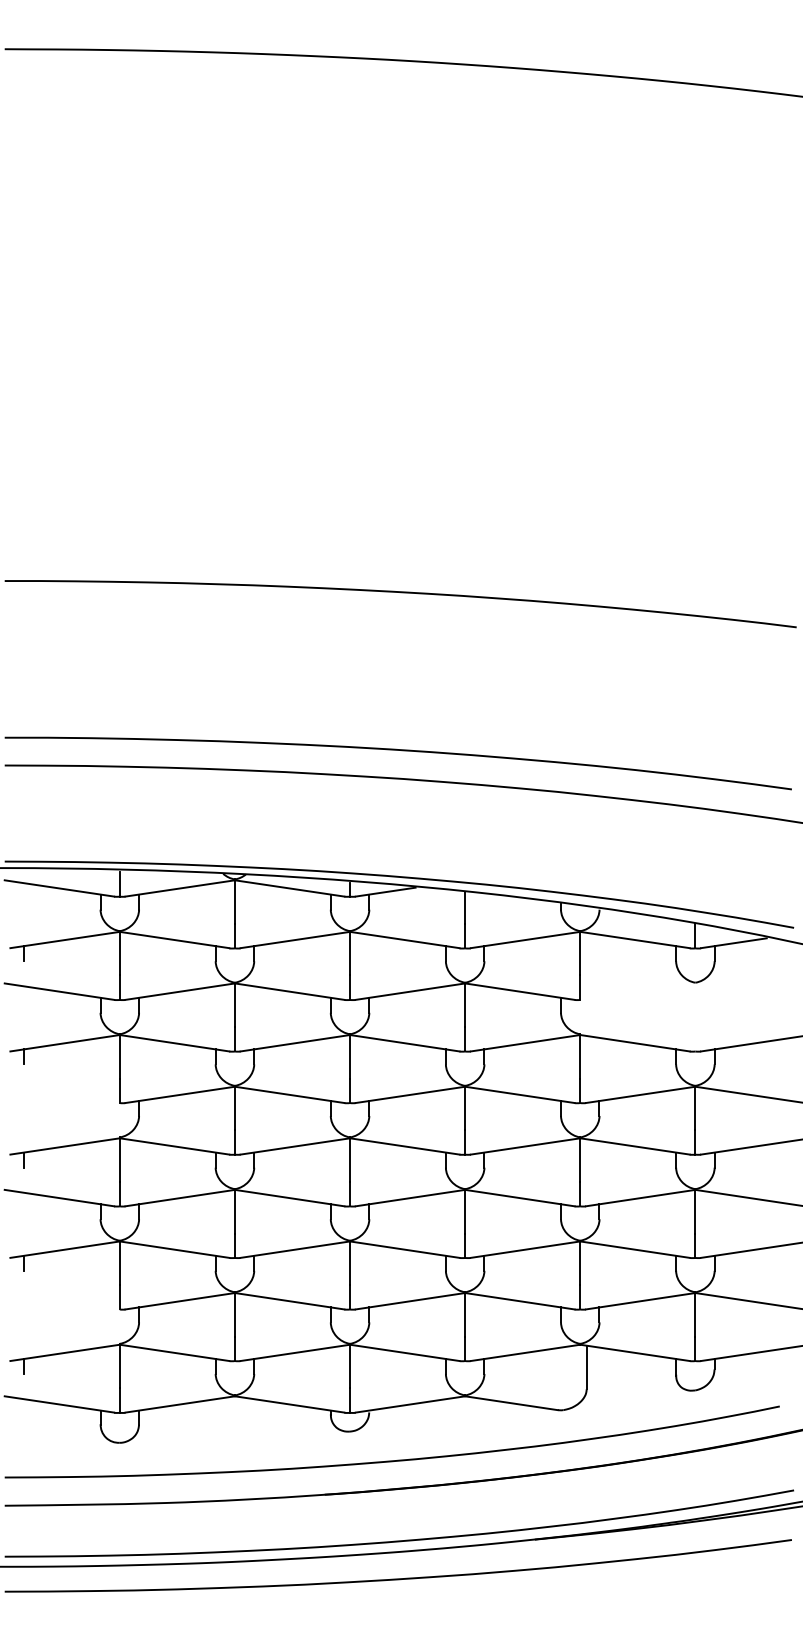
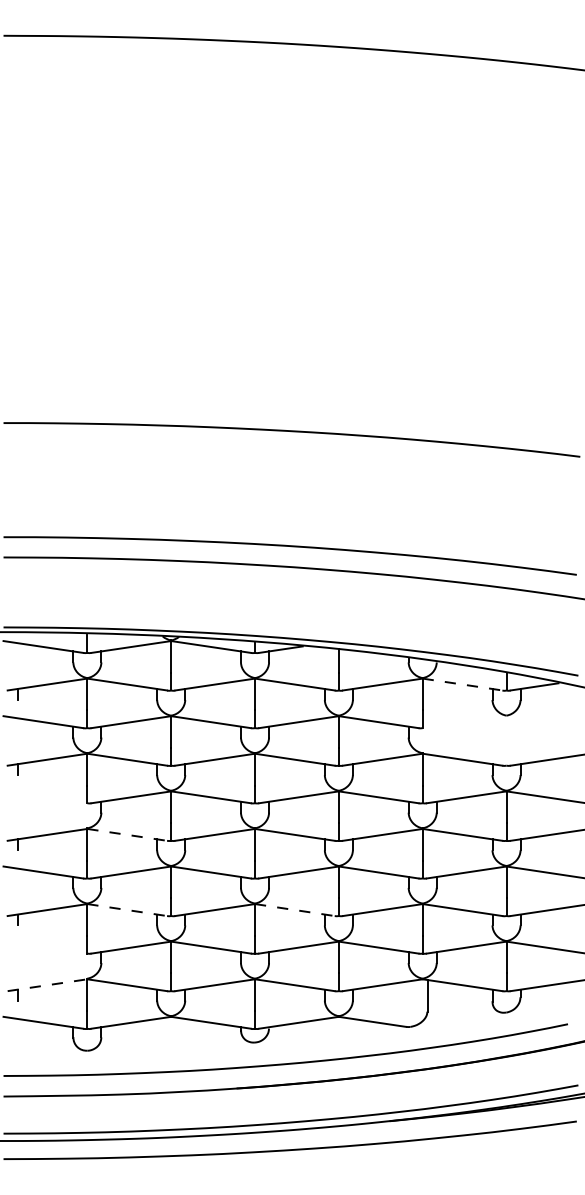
line: (636, 939) -> (463, 684), solid -> dashed
line: (174, 1145) -> (127, 834), solid -> dashed
line: (174, 1250) -> (127, 910), solid -> dashed
line: (405, 1250) -> (295, 910), solid -> dashed
line: (66, 1353) -> (48, 985), solid -> dashed

